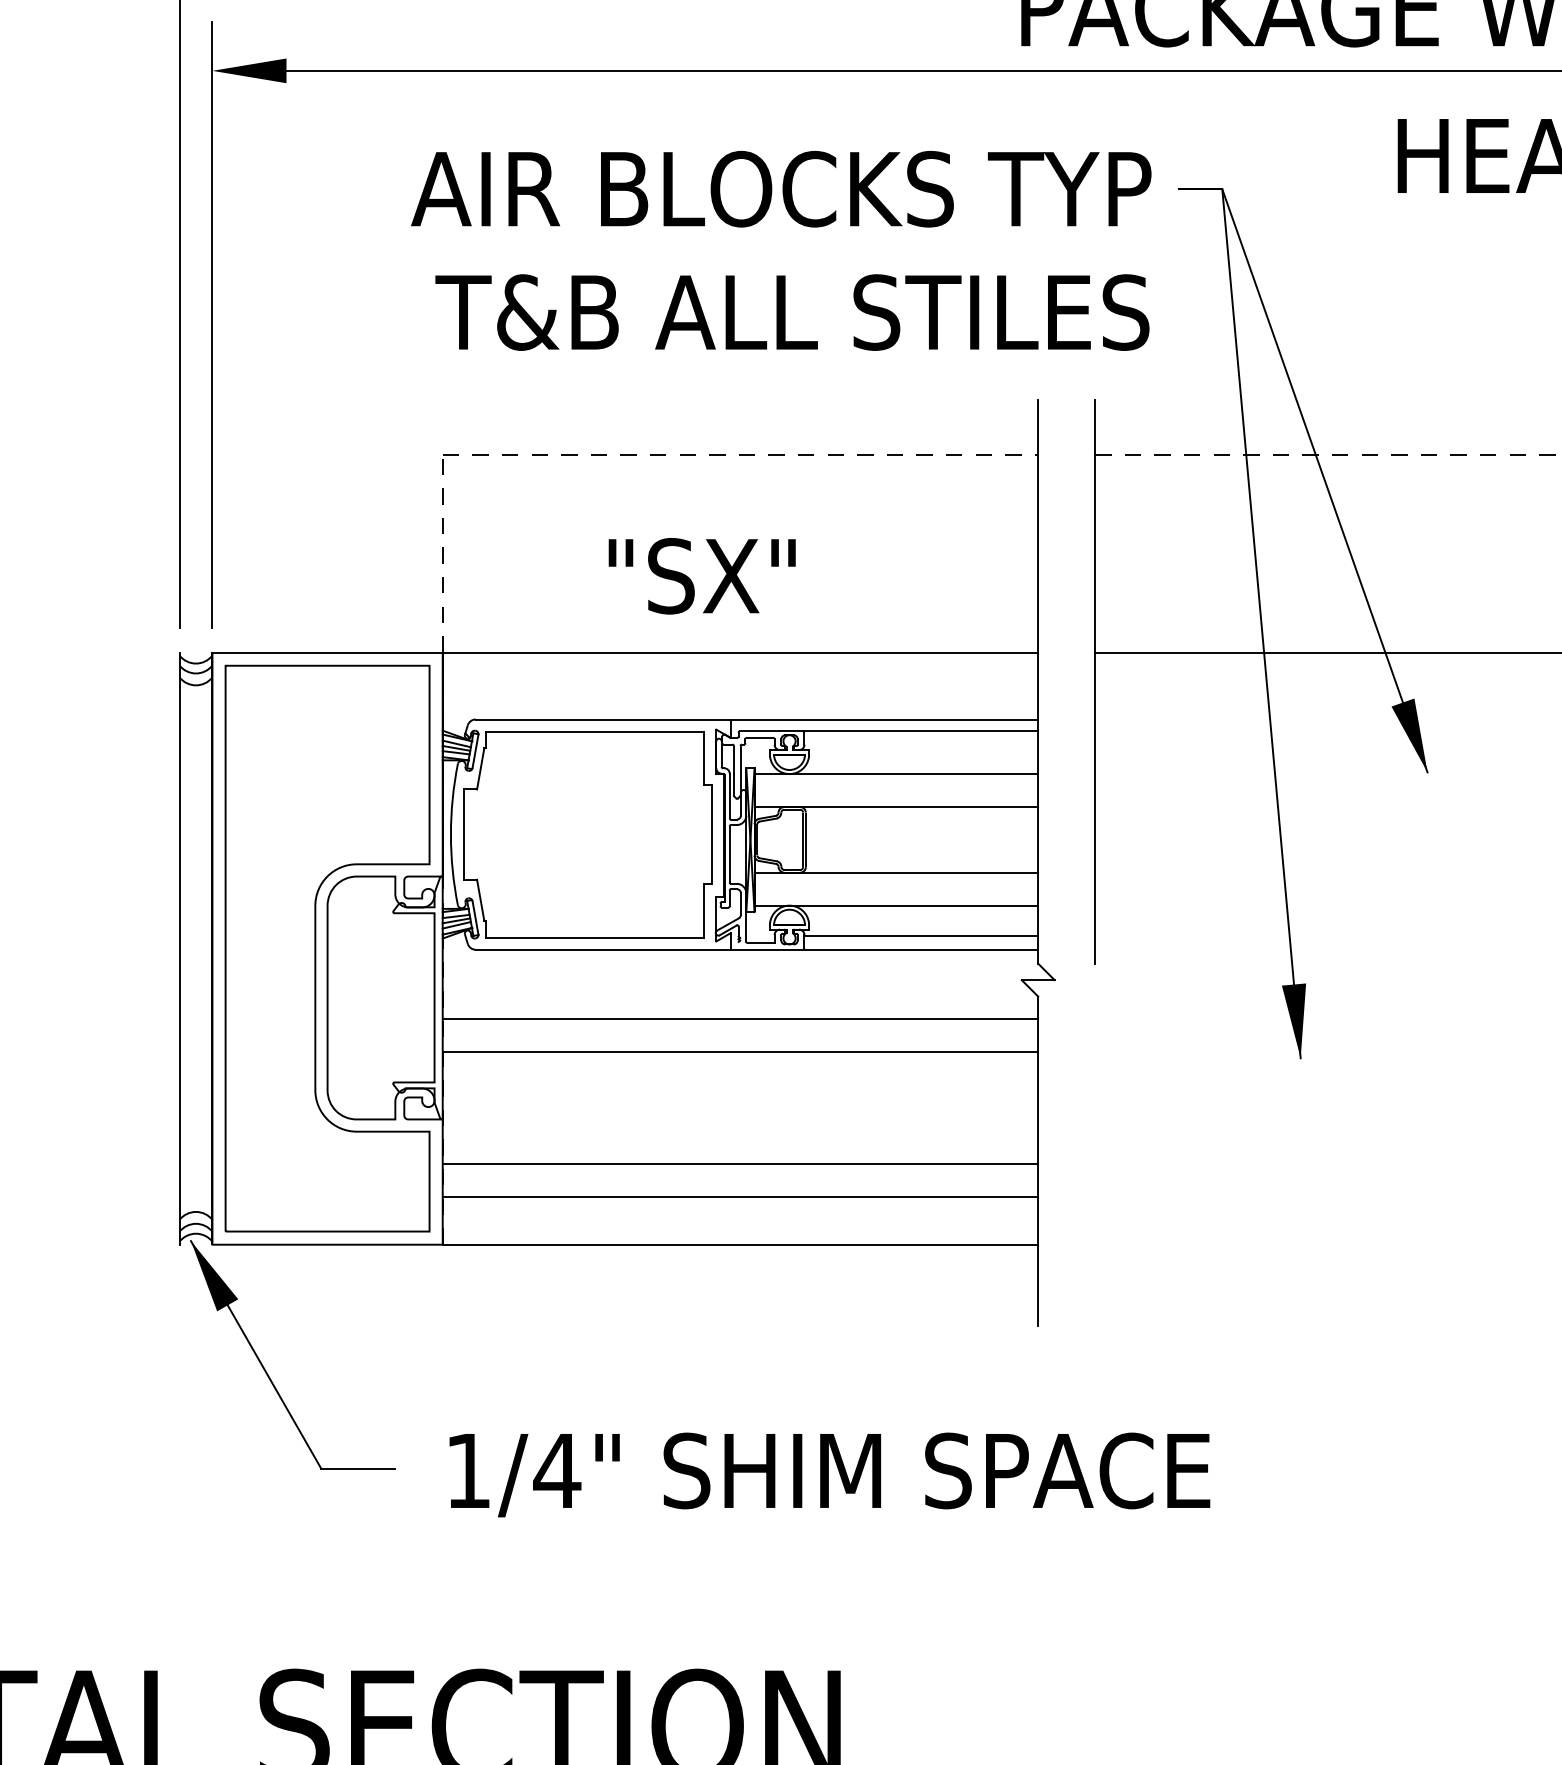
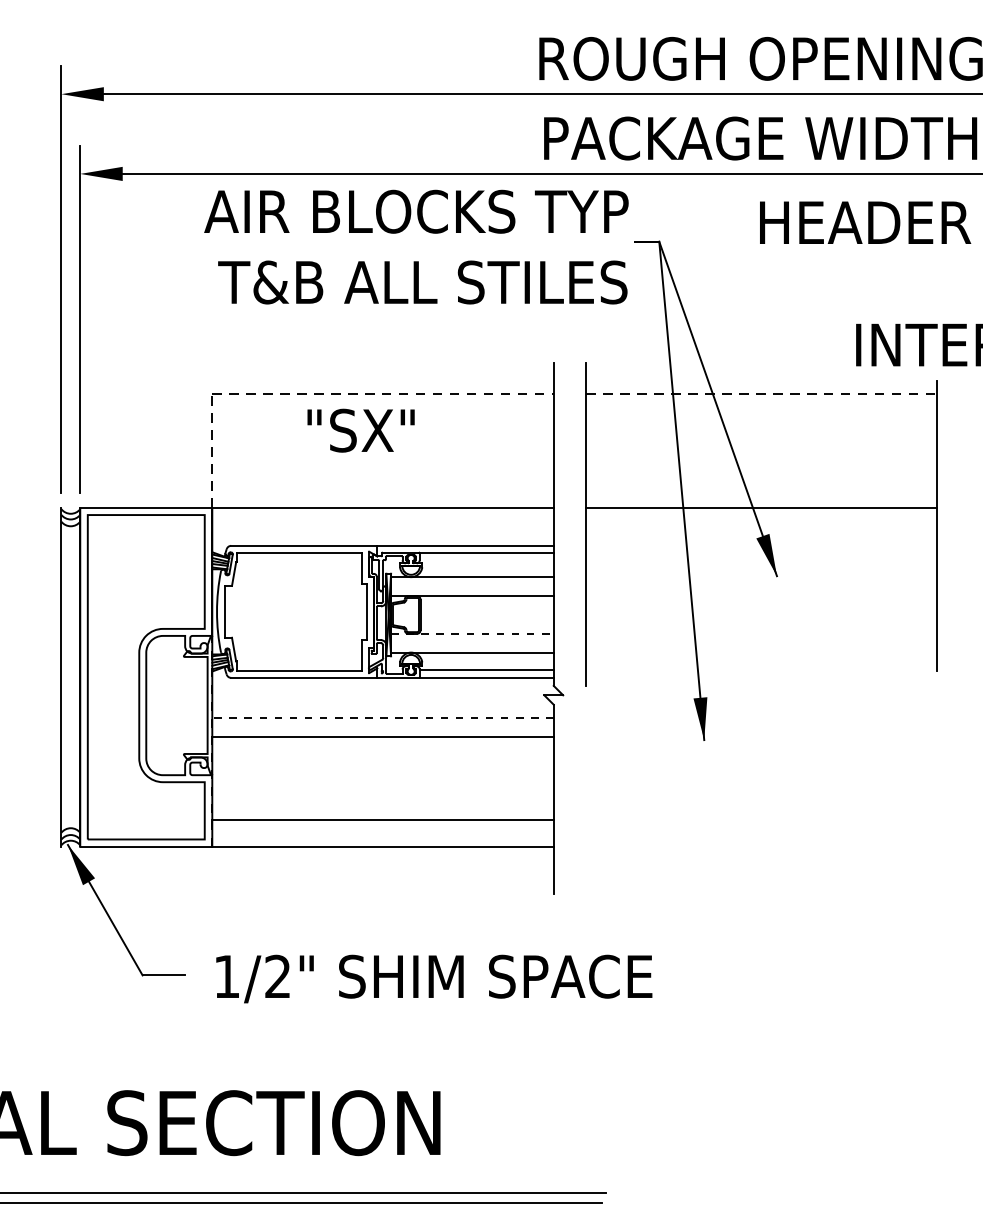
text: (781, 249) -> (416, 246), moved
text: (701, 575) -> (360, 430), moved
line: (896, 872) -> (472, 633), solid -> dashed
line: (741, 1018) -> (383, 717), solid -> dashed
line: (739, 1163) -> (382, 800), removed
text: (556, 1468) -> (277, 975), 1/4" -> 1/2"

